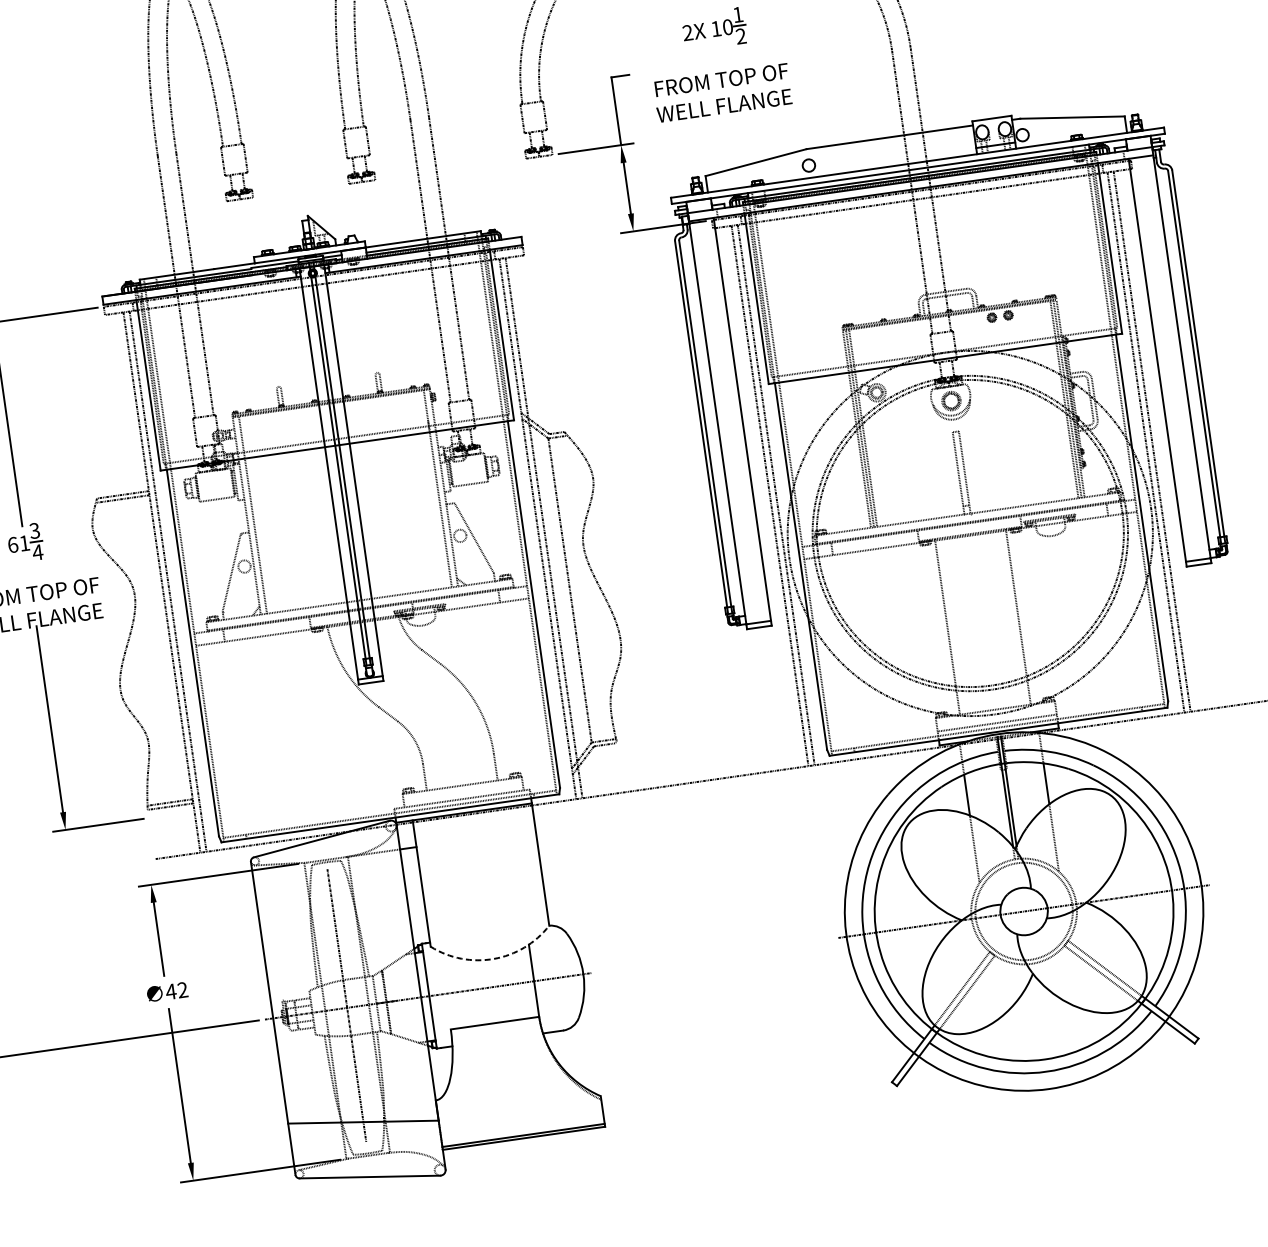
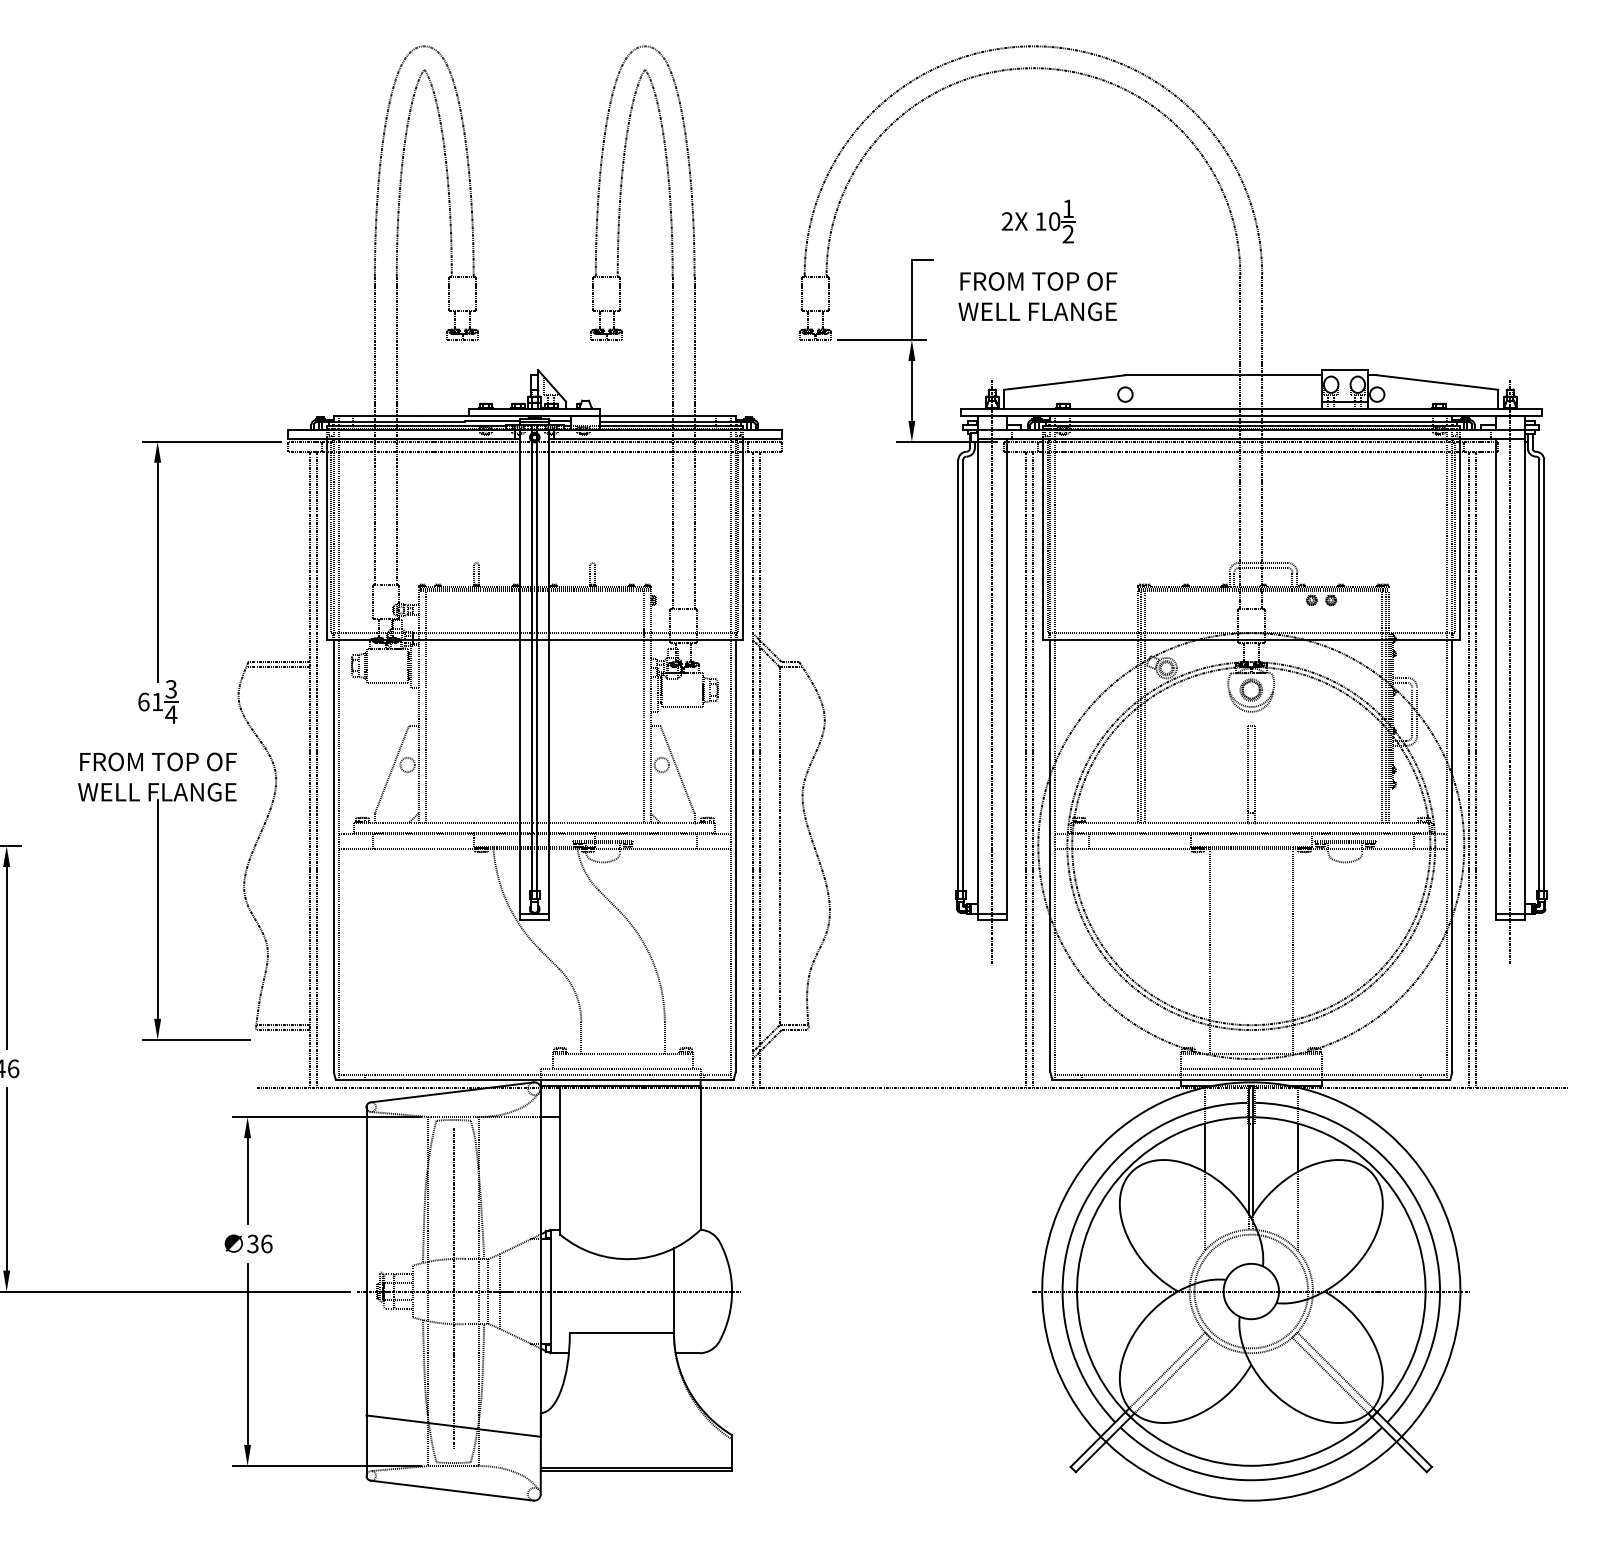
line: (1169, 354) -> (1510, 671), added
line: (729, 416) -> (992, 671), added
arc: (494, 959) -> (631, 1259), dashed -> solid
text: (176, 990) -> (259, 1243), 42 -> 36

